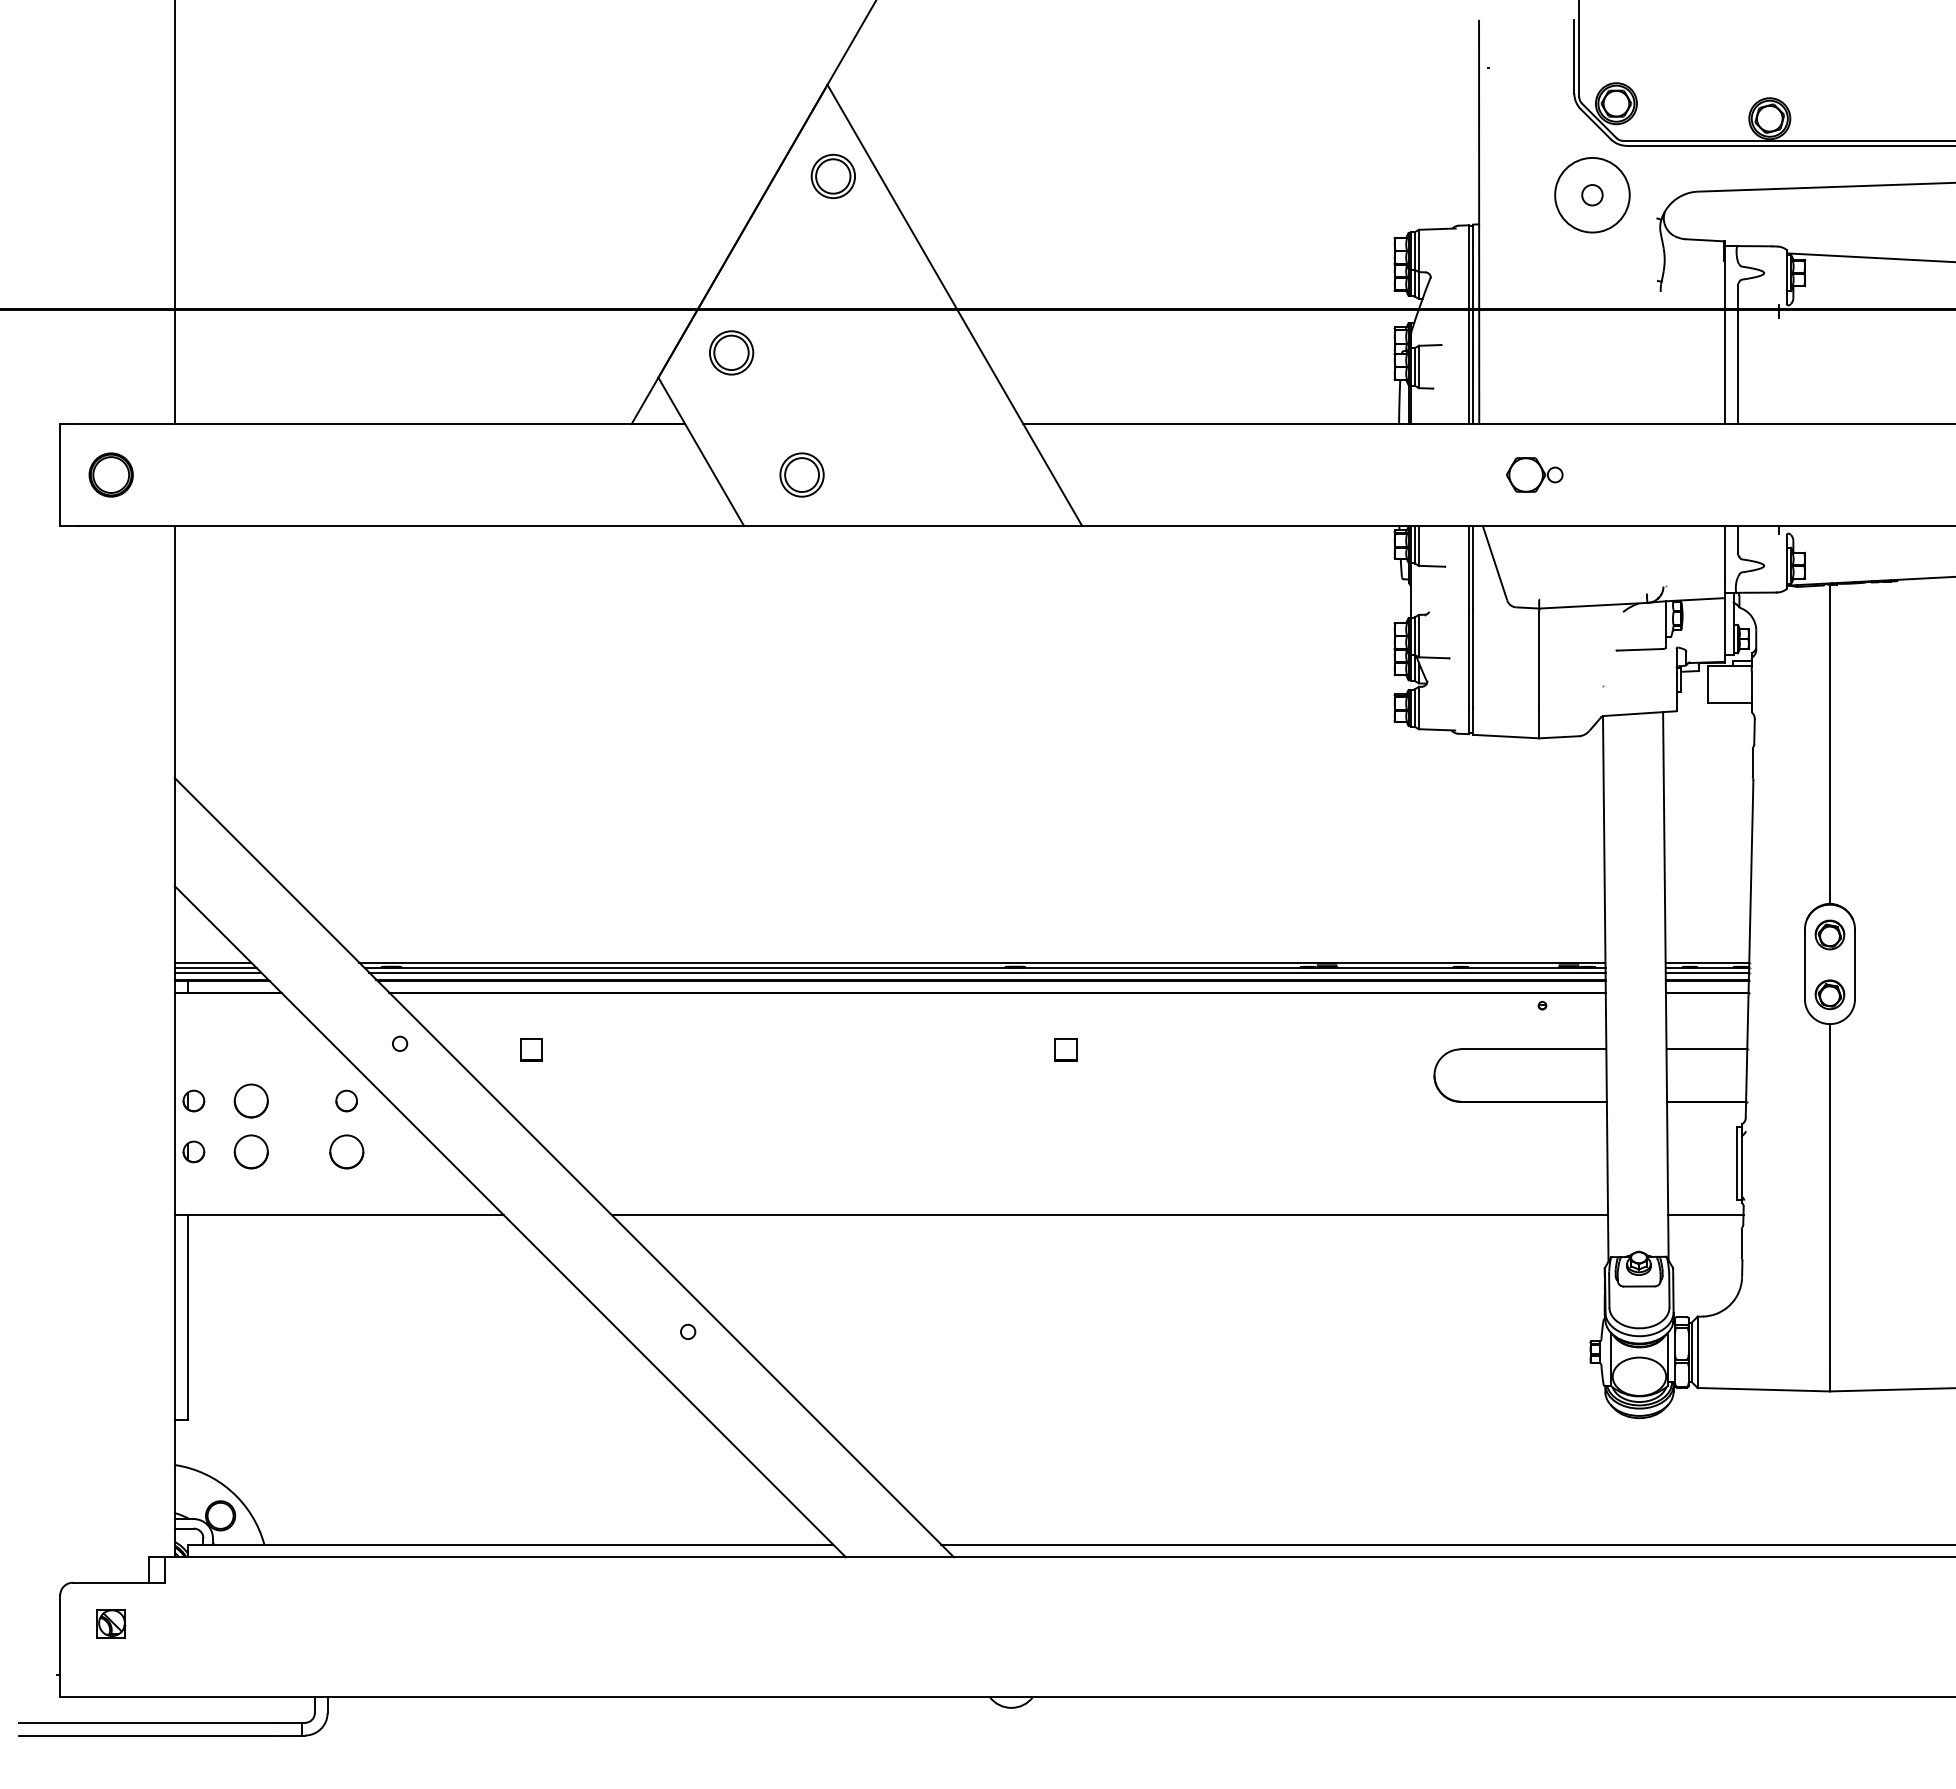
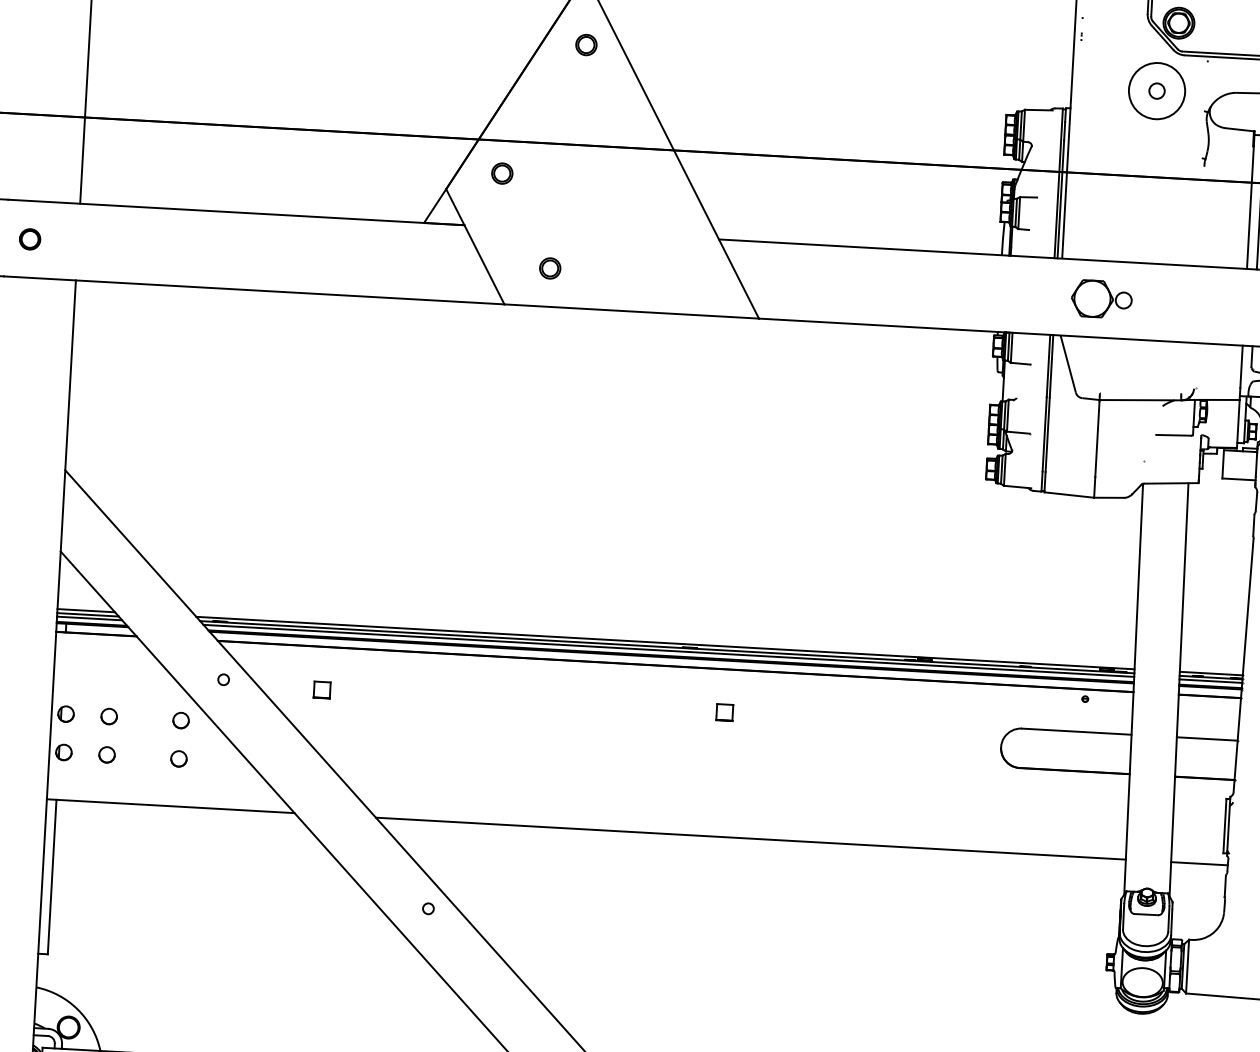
part: (833, 176) -> (586, 45), size x0.62
part: (731, 352) -> (502, 173), size x0.62
part: (110, 474) -> (29, 238), size x0.62
part: (801, 474) -> (549, 268), size x0.62
part: (1534, 474) -> (1101, 298), size x1.43
part: (250, 1100) -> (108, 716), size x0.62
part: (250, 1151) -> (106, 754), size x0.62
part: (346, 1151) -> (178, 758), size x0.62

